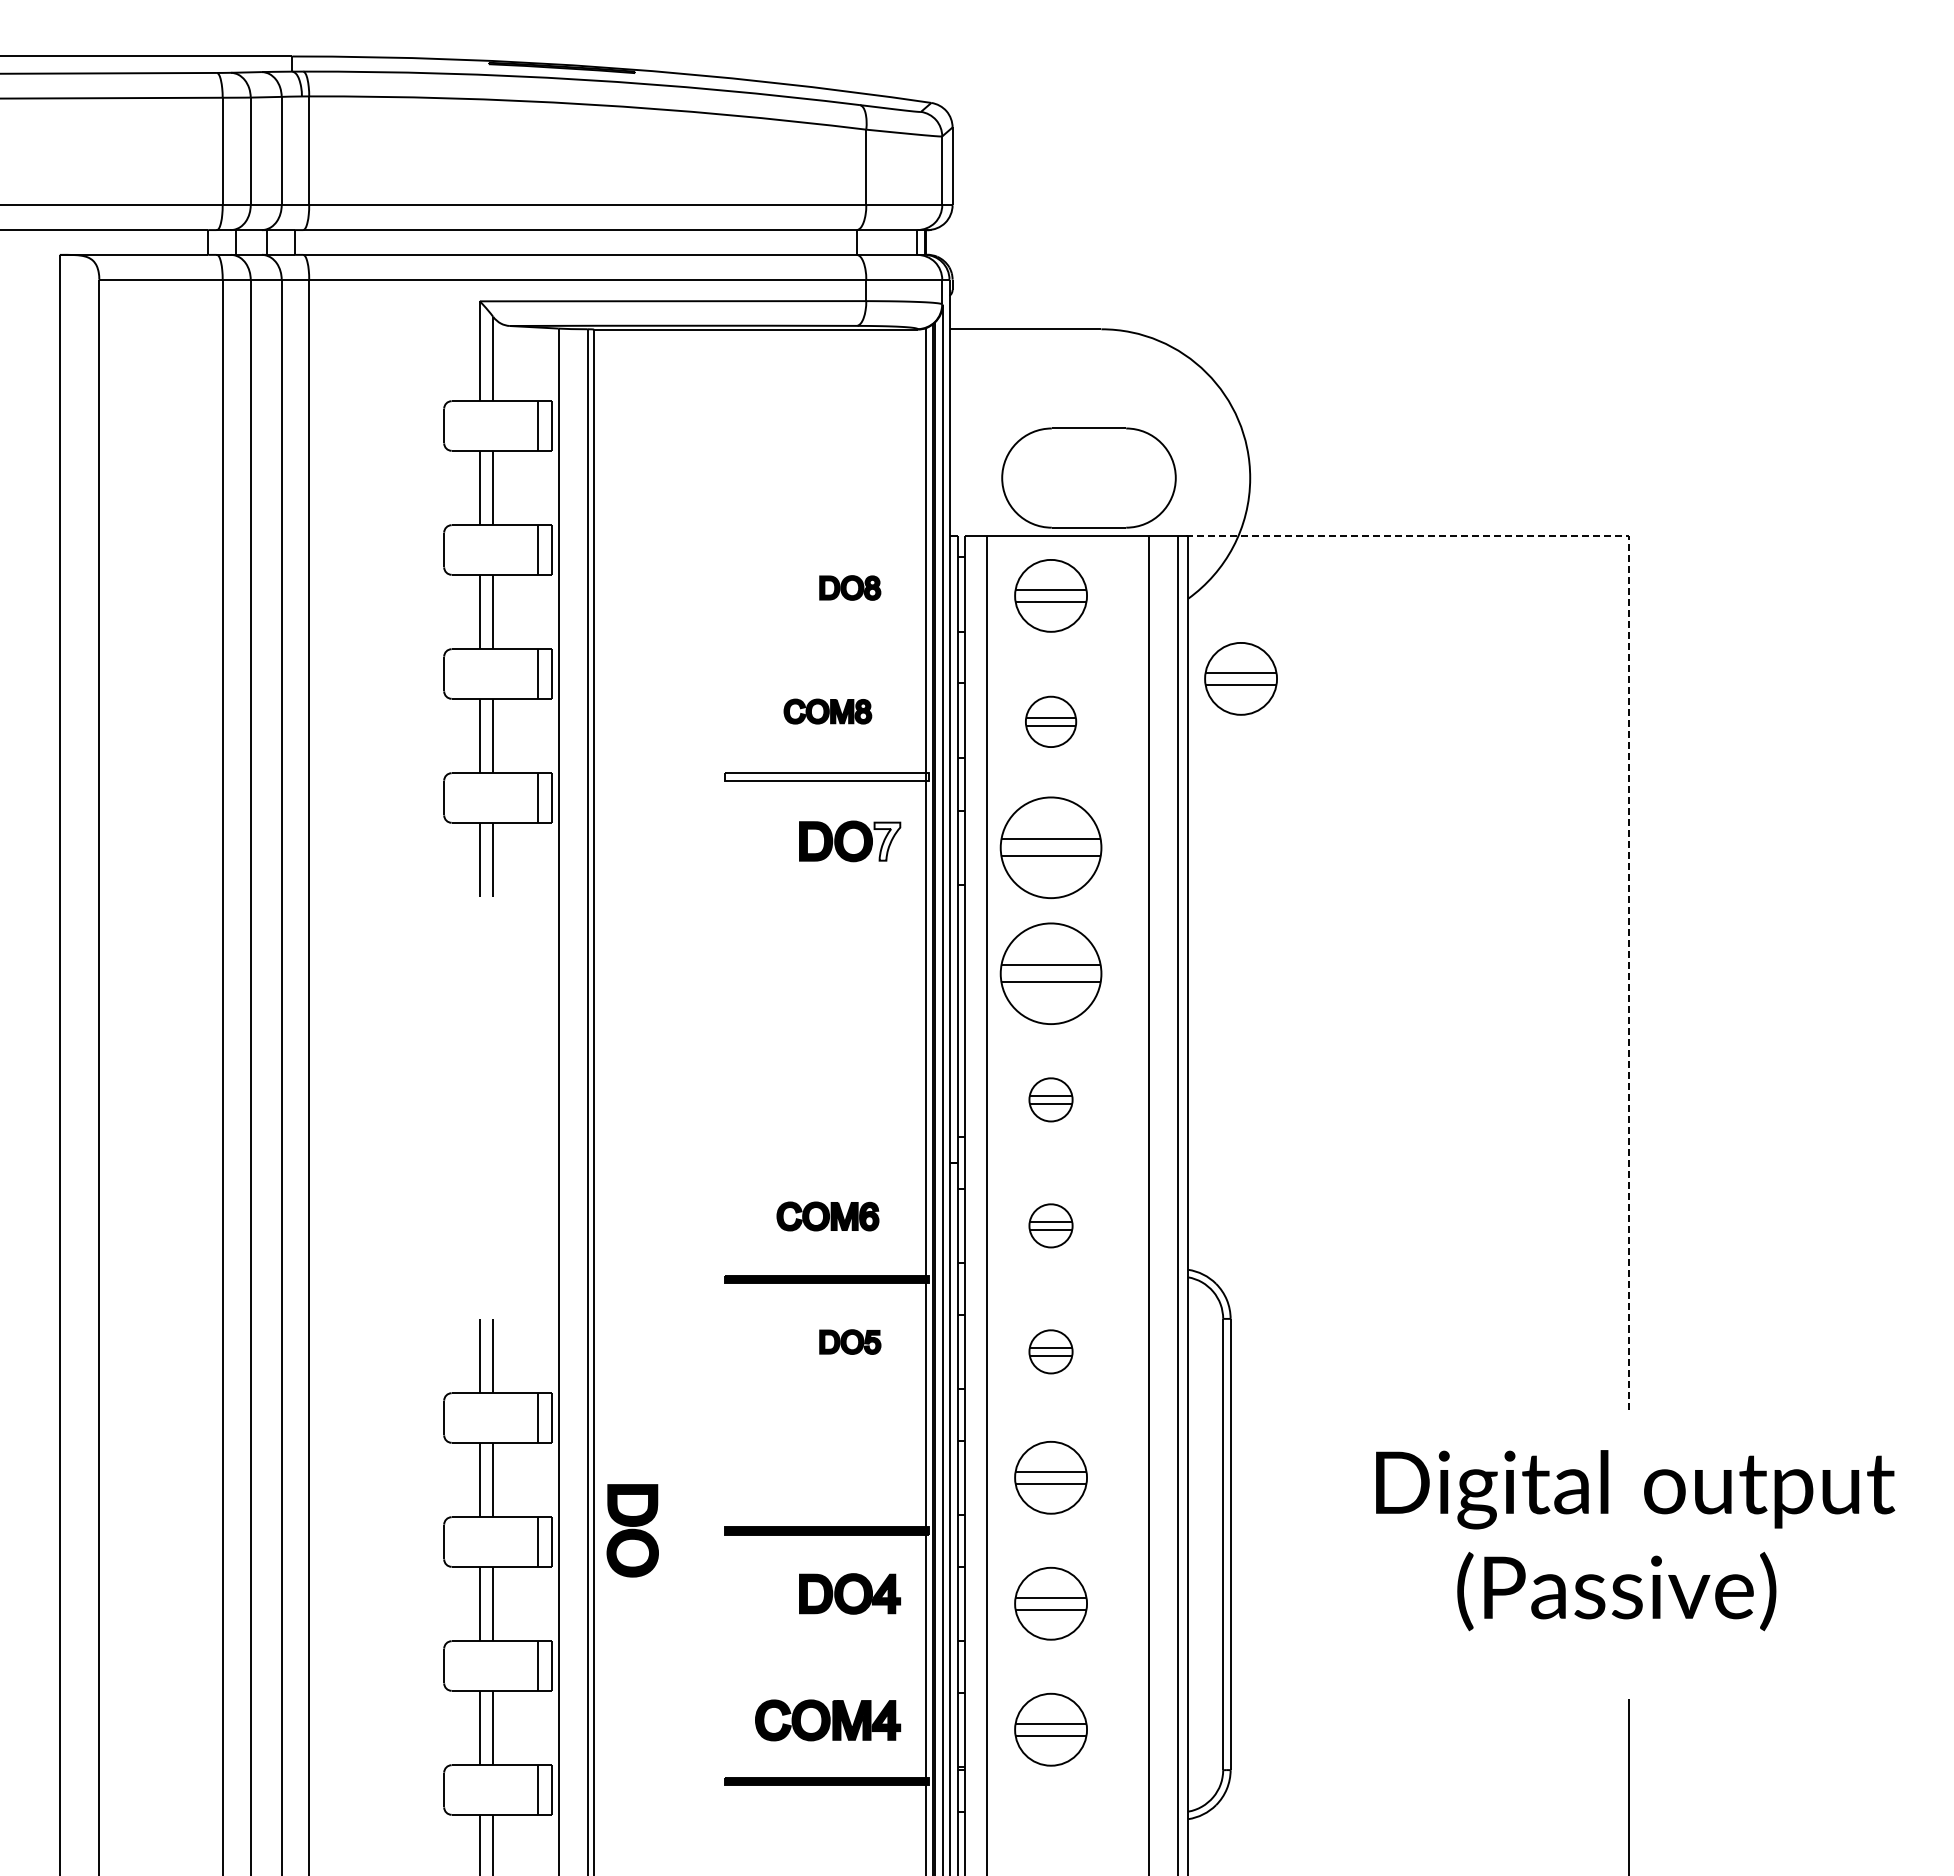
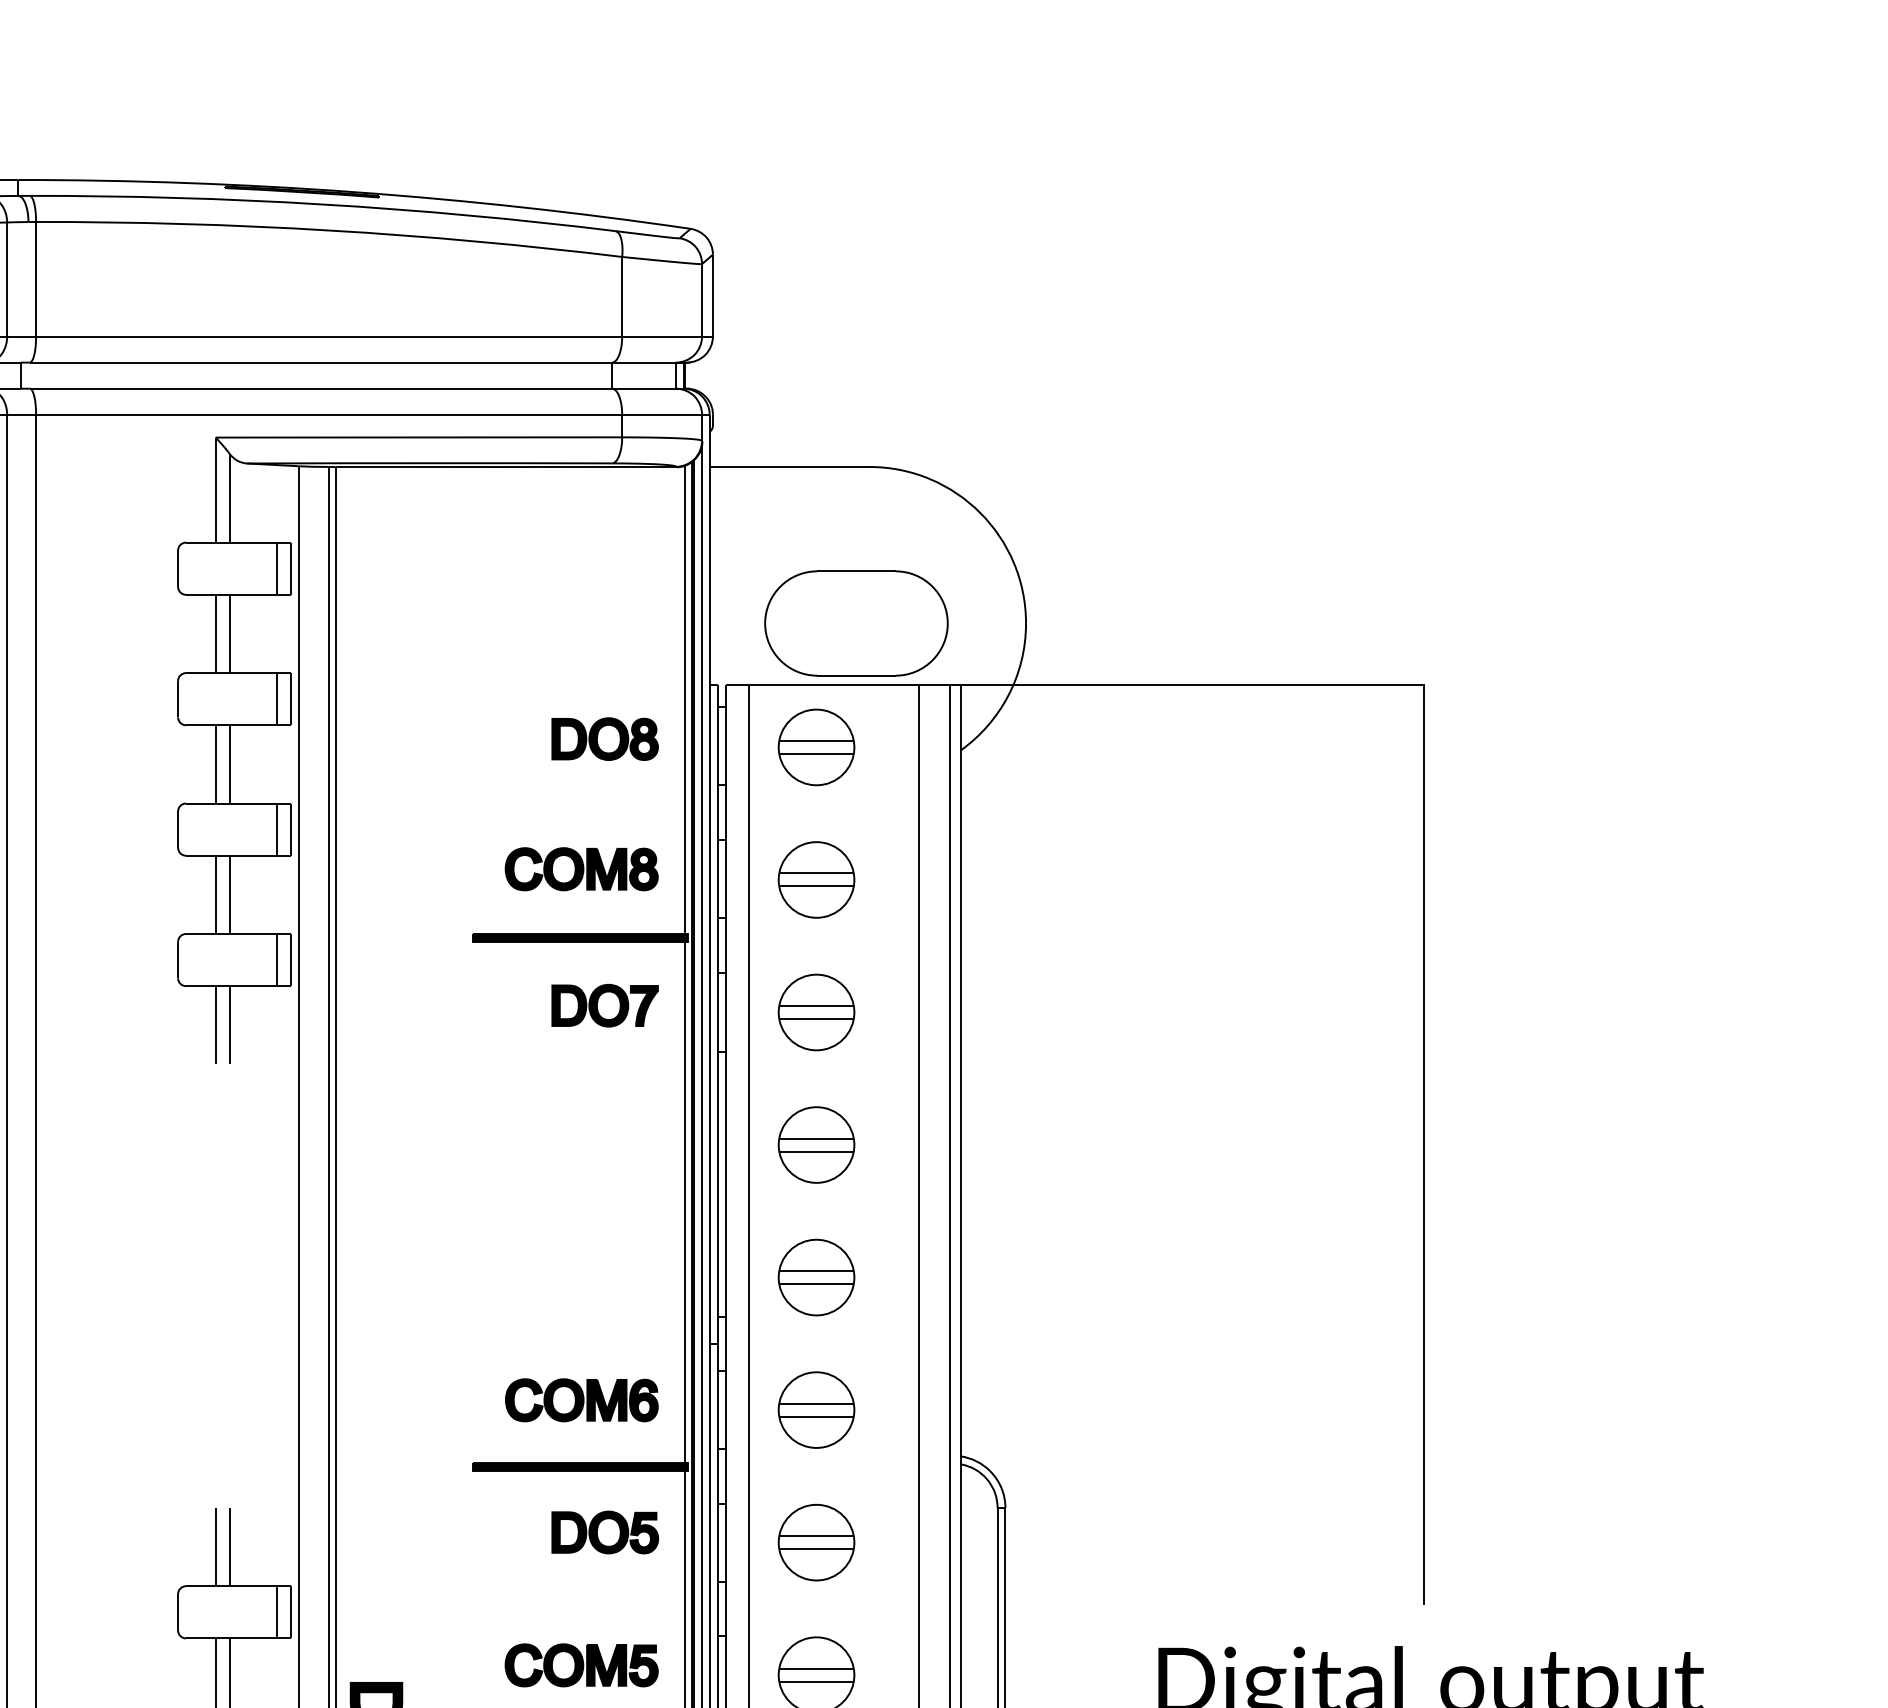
part: (850, 587) -> (605, 738), size x1.67
part: (1240, 678) -> (1015, 834), removed
part: (827, 711) -> (581, 869), size x1.67
part: (1050, 721) -> (815, 879), size x1.43
line: (1628, 752) -> (1424, 912), dashed -> solid
fill: (826, 776) -> (580, 937), added
fill: (887, 841) -> (644, 1005), added
part: (1050, 847) -> (815, 1012), size x0.71
part: (1050, 973) -> (815, 1144), size x0.71
part: (1050, 1099) -> (815, 1277), size x1.67
part: (827, 1216) -> (581, 1400), size x1.43
part: (1050, 1225) -> (815, 1409), size x1.67
part: (850, 1341) -> (605, 1531), size x1.67
part: (1050, 1351) -> (815, 1542), size x1.67
part: (827, 1468) -> (581, 1665), added

